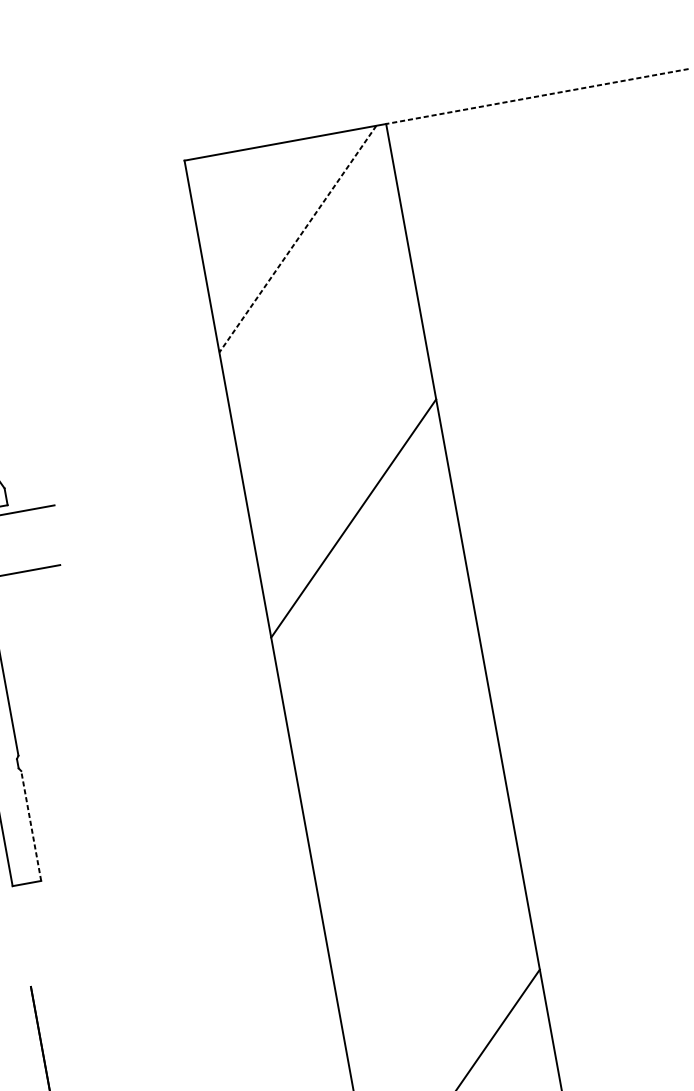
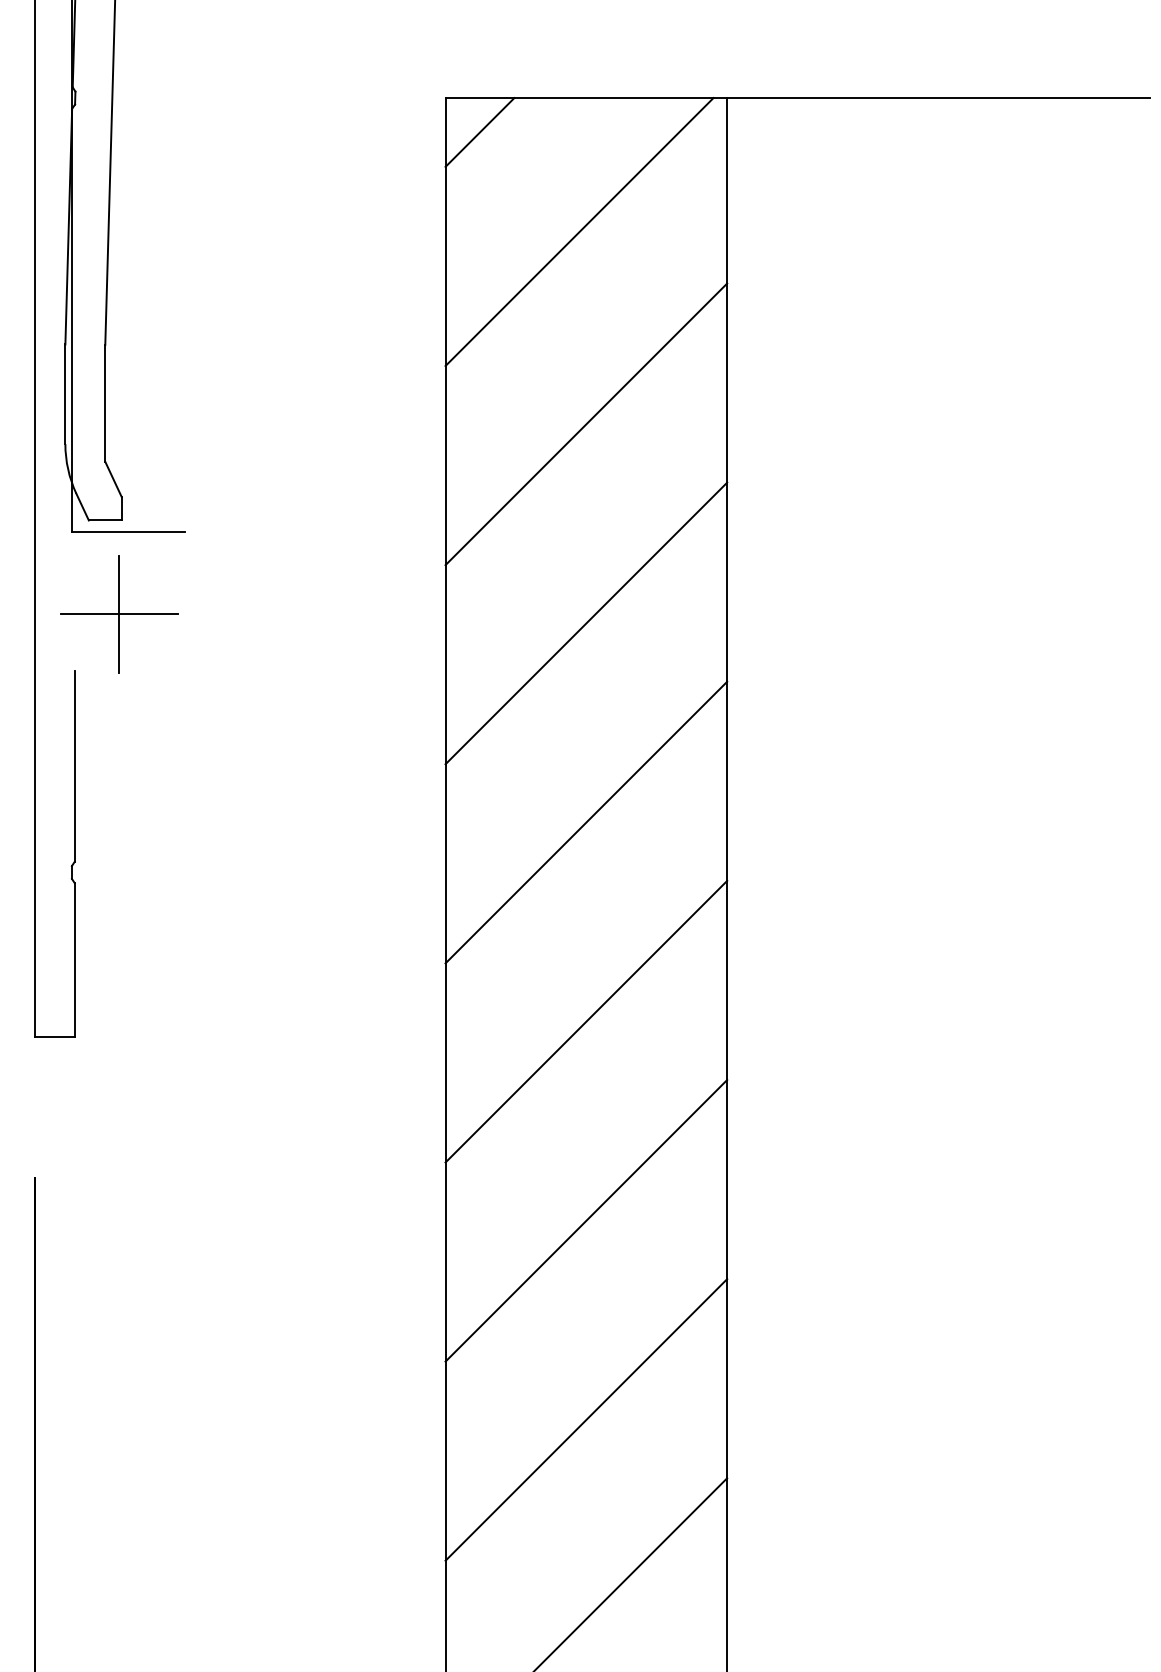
line: (536, 96) -> (937, 98), dashed -> solid
line: (213, 180) -> (479, 132), added
line: (297, 239) -> (579, 232), dashed -> solid
line: (327, 376) -> (586, 424), added
line: (18, 572) -> (119, 614), added
line: (379, 660) -> (586, 822), added
line: (405, 803) -> (586, 1021), added
line: (31, 826) -> (74, 960), dashed -> solid
line: (431, 945) -> (586, 1220), added

